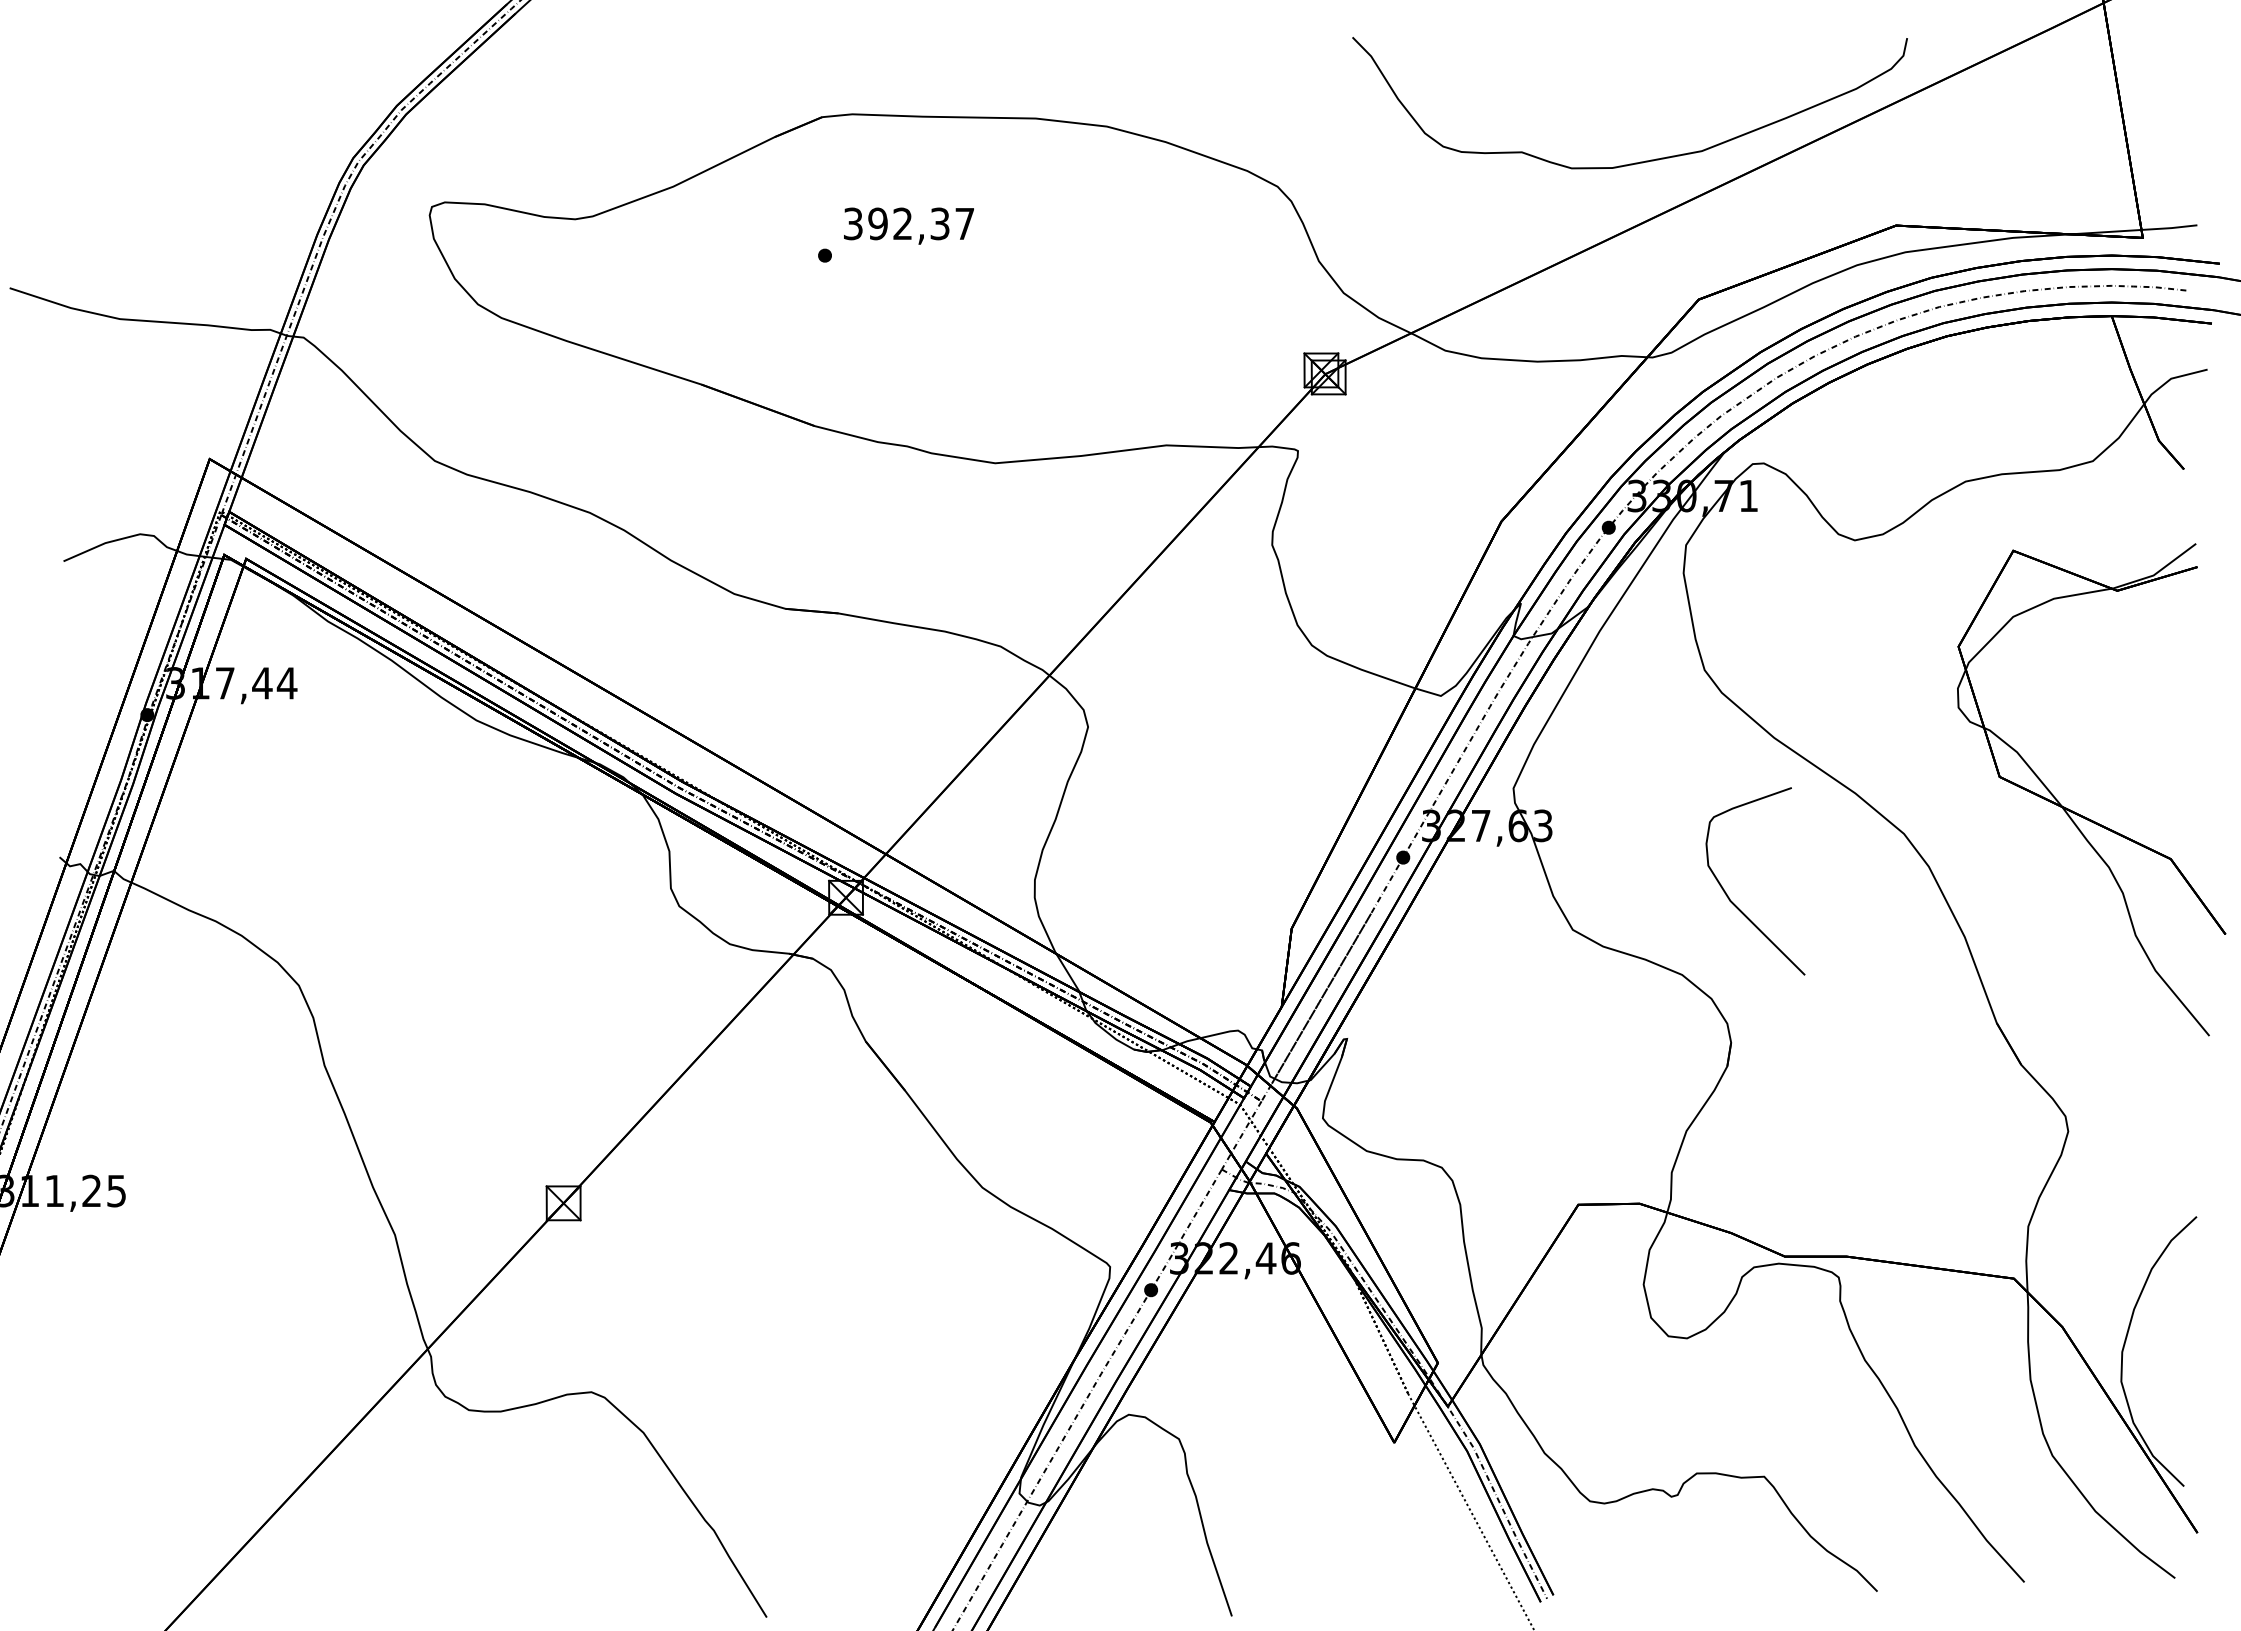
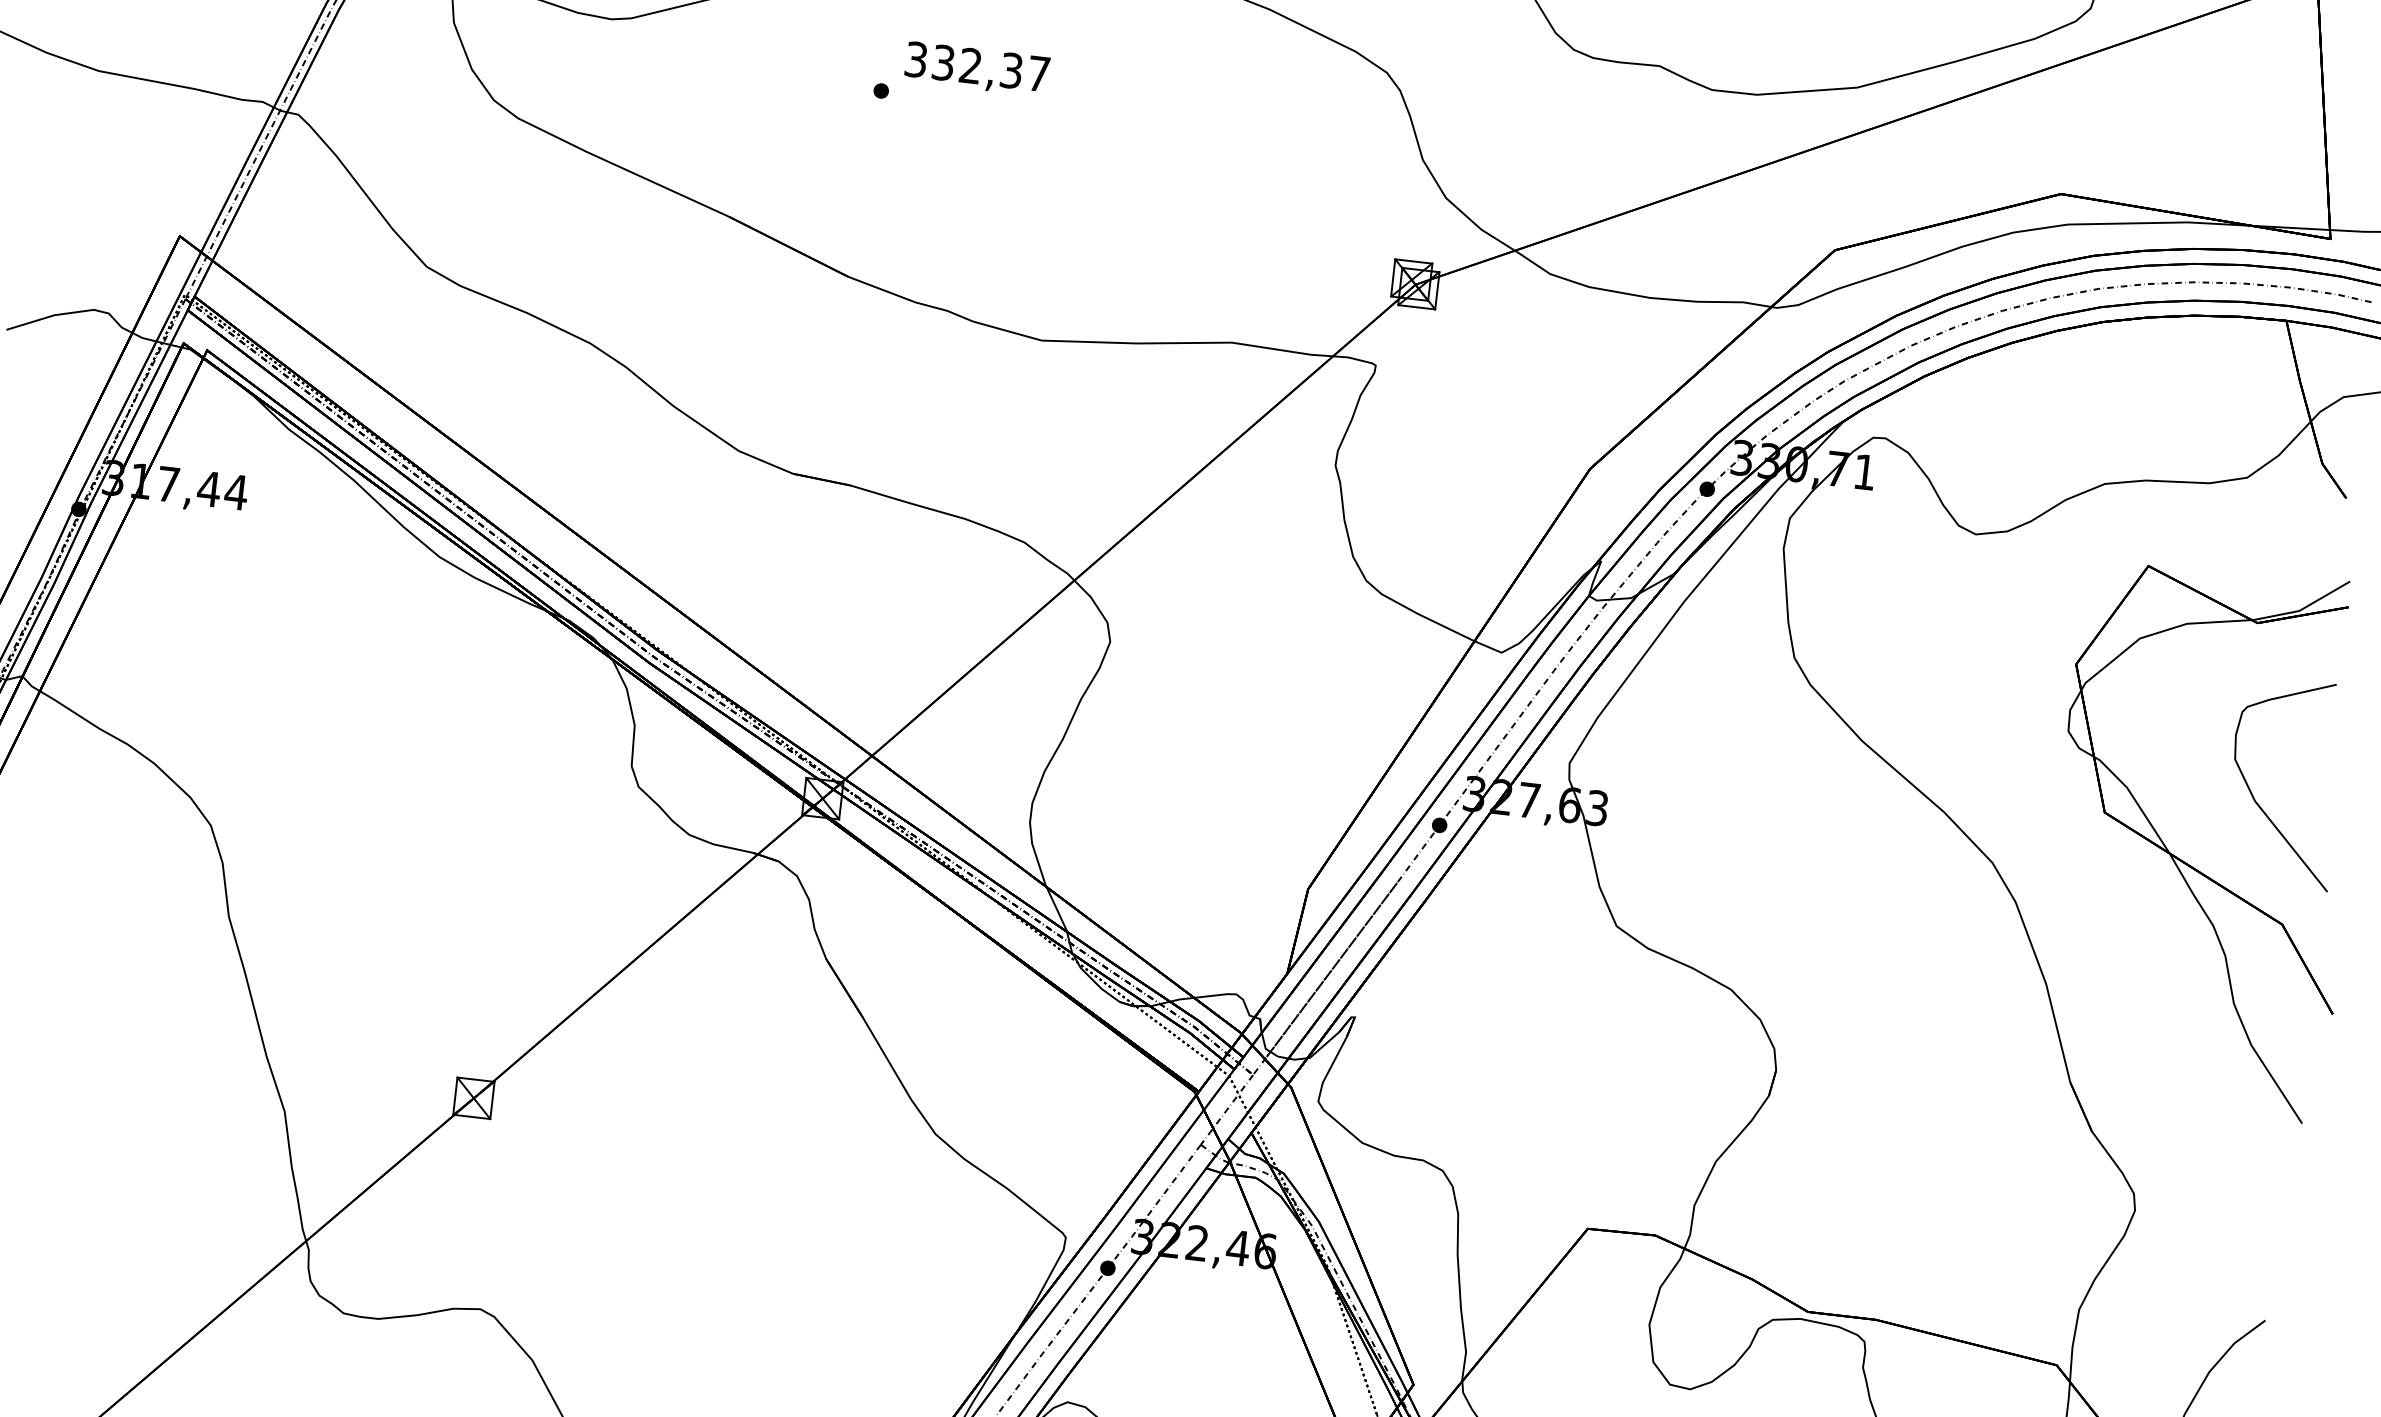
text: (877, 223) -> (942, 62), 392,37 -> 332,37
curve: (1728, 895) -> (2253, 794), moved

